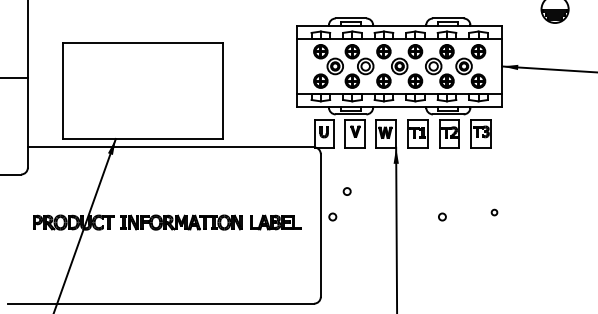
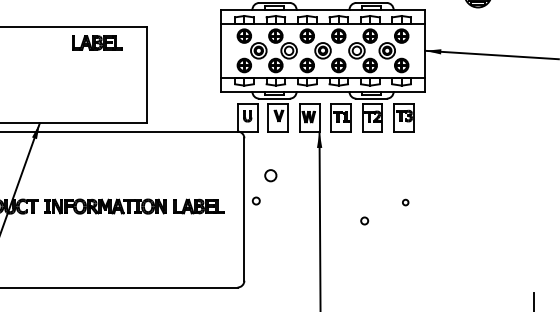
part: (173, 58) -> (97, 42), added
circle: (346, 191) -> (269, 175), size x1.6
circle: (494, 212) -> (405, 202), moved
circle: (442, 216) -> (364, 220), moved

